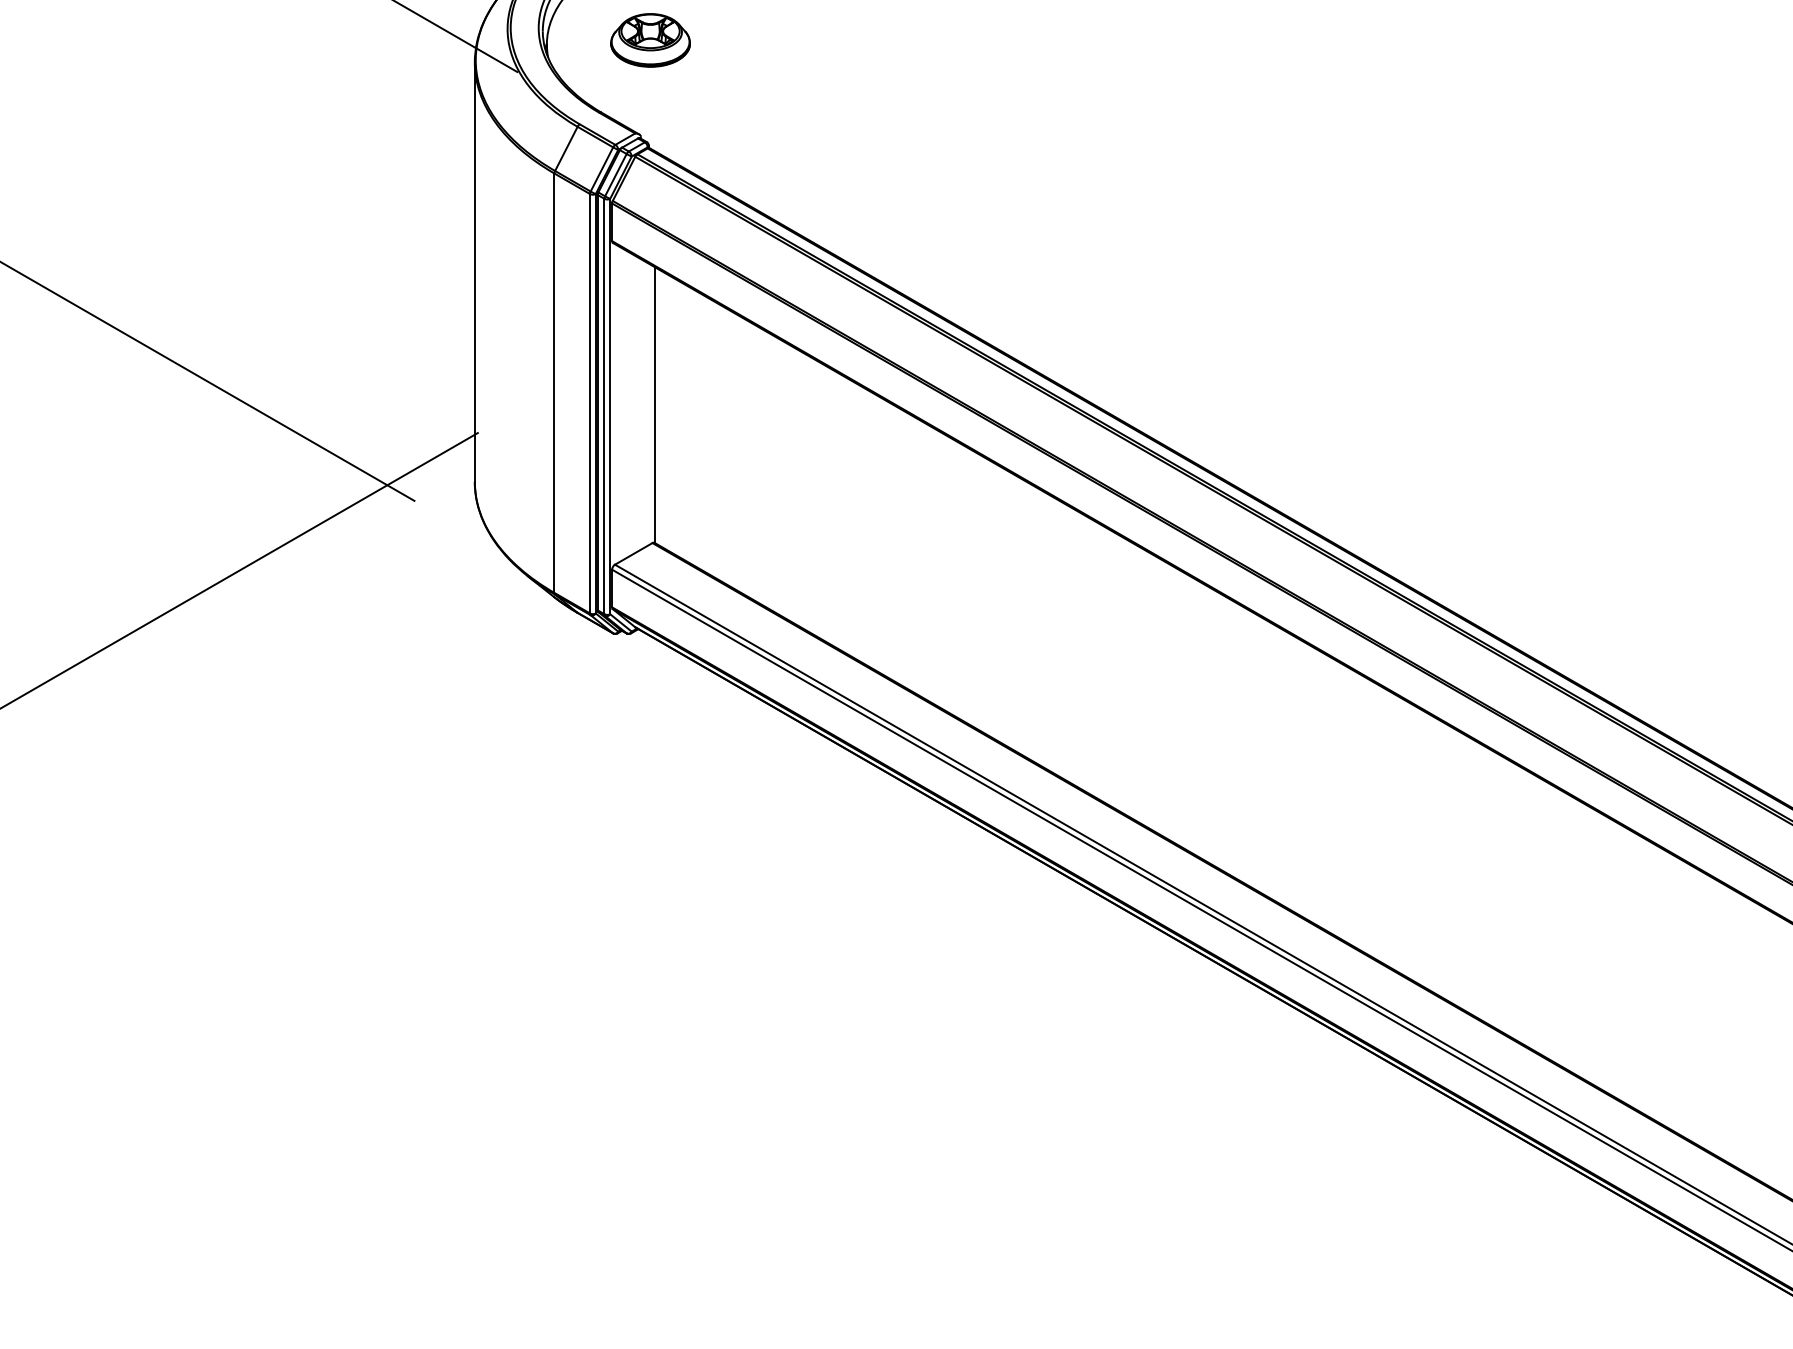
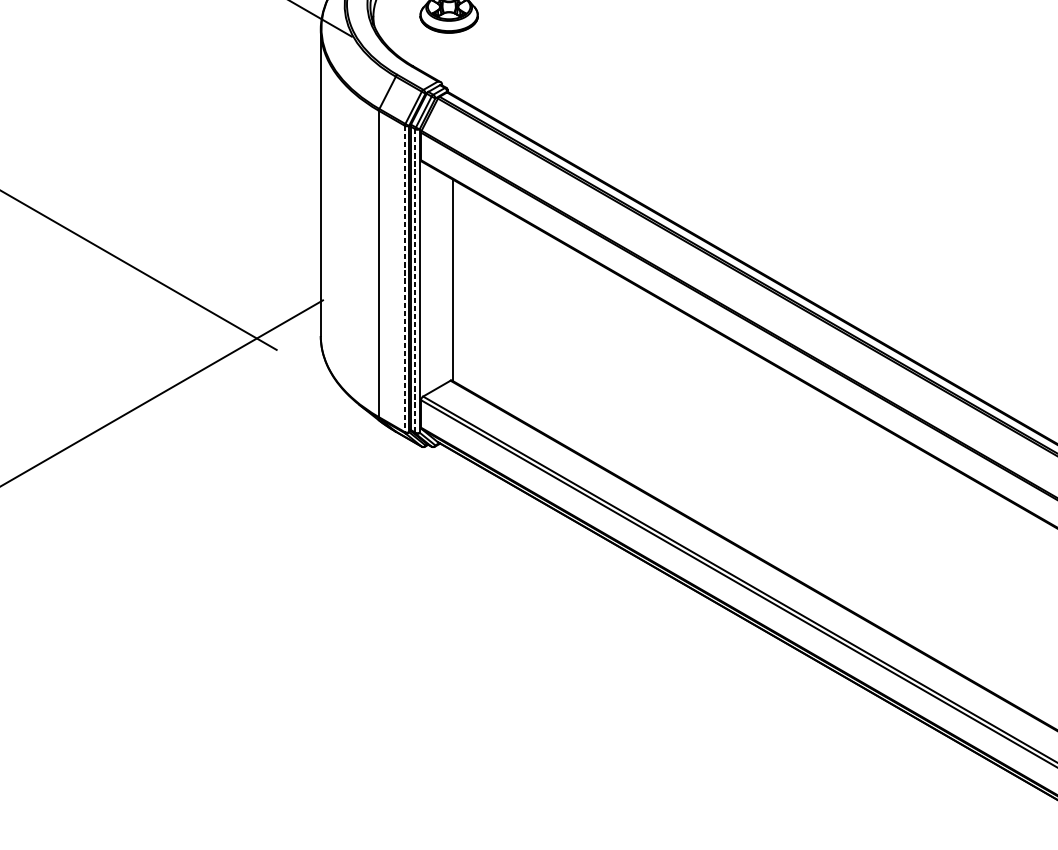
line: (590, 403) -> (405, 278), solid -> dashed
line: (604, 406) -> (415, 280), solid -> dashed

